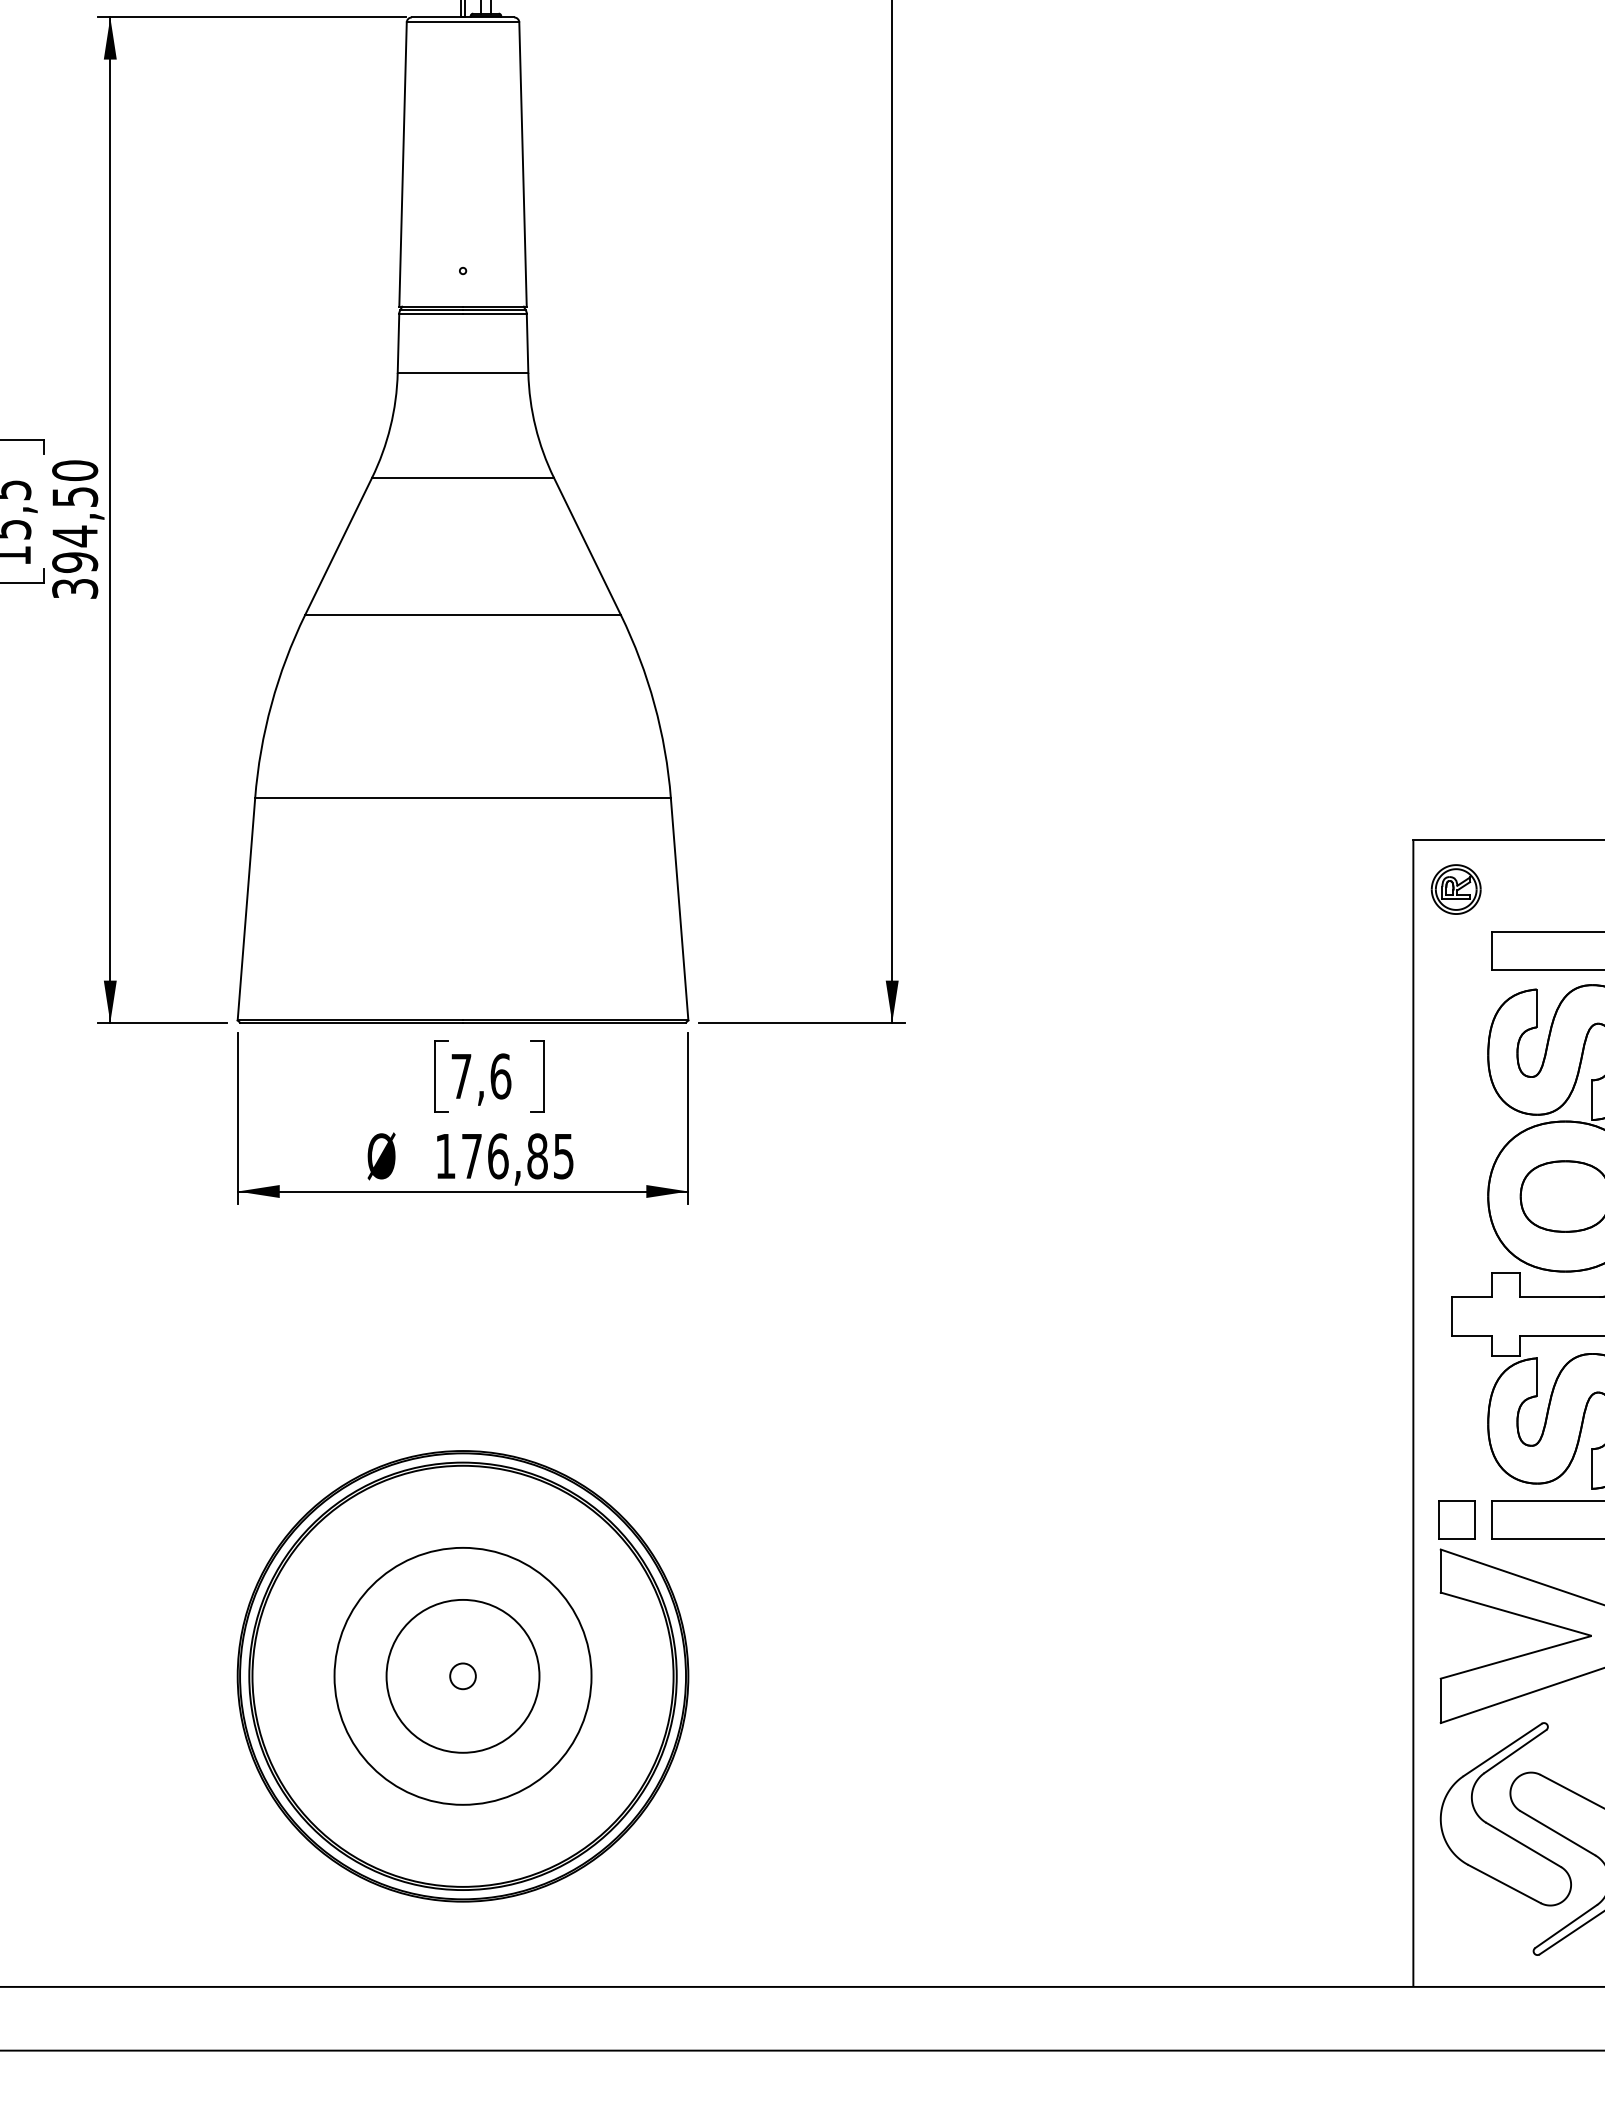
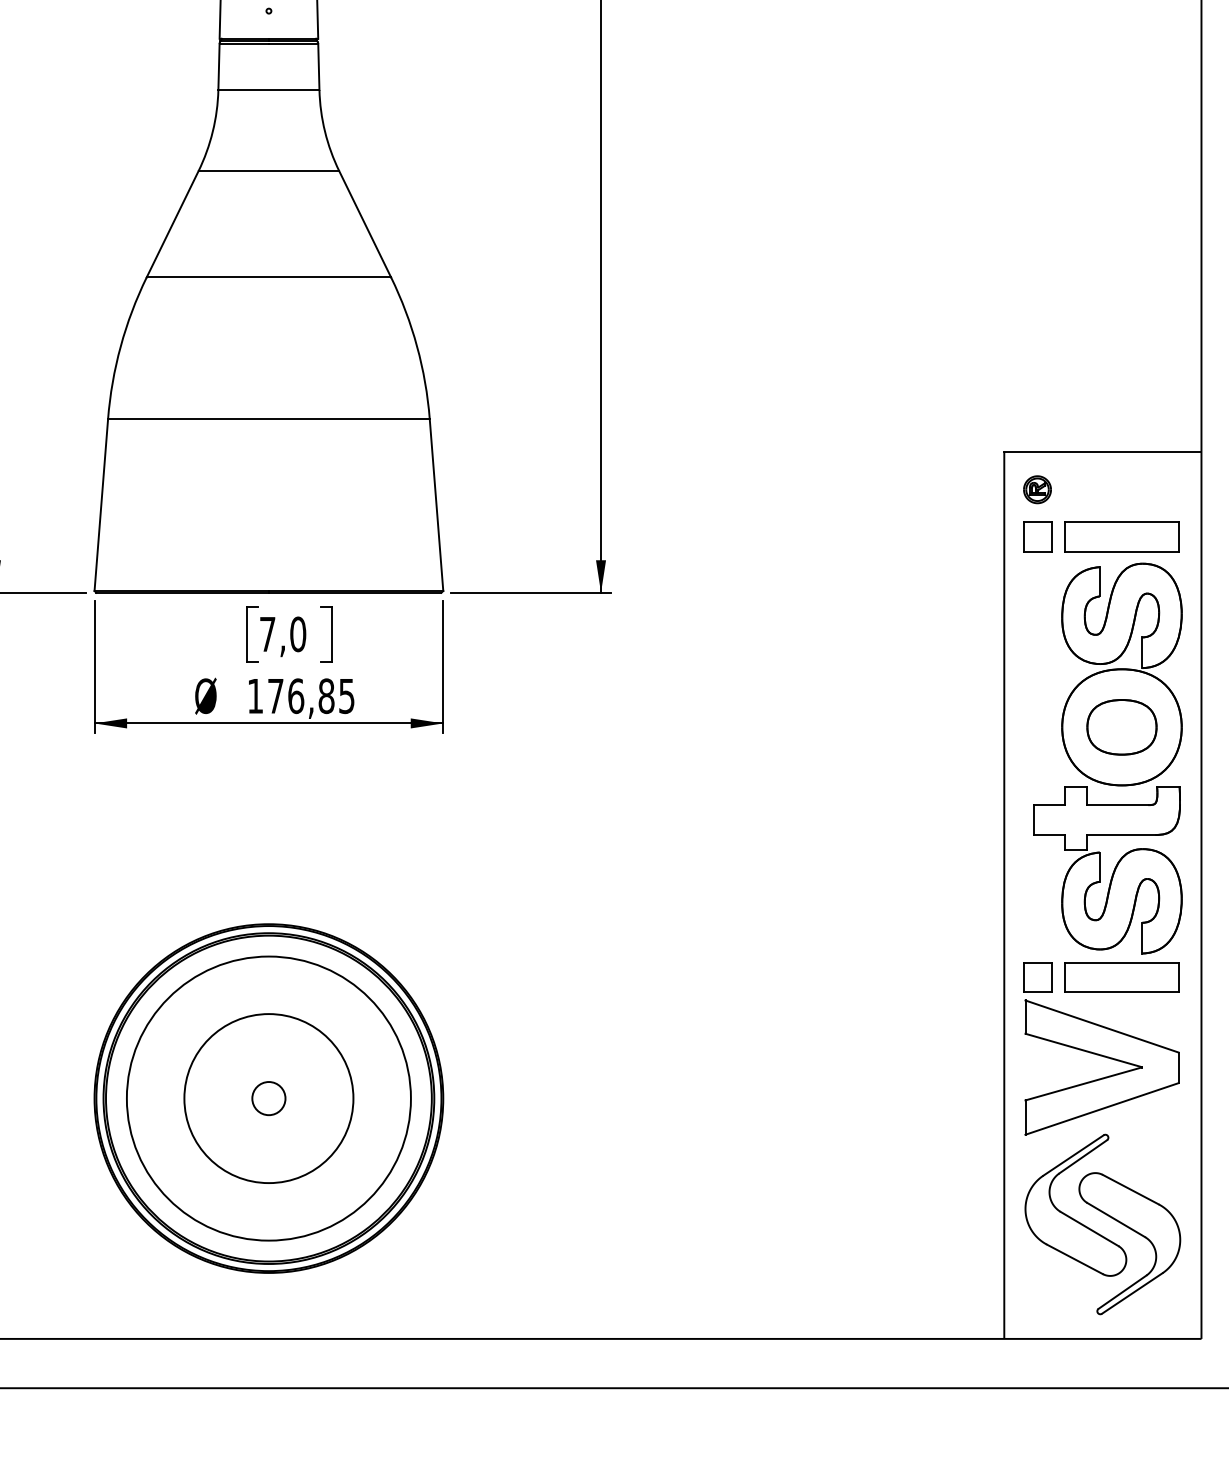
part: (1456, 889) -> (1037, 489), size x0.71
part: (1456, 950) -> (1037, 536), added
text: (500, 1076) -> (297, 634), 7,6 -> 7,0
circle: (462, 1675) -> (268, 1097), size x1.43
circle: (462, 1675) -> (268, 1097), size x1.67
circle: (462, 1676) -> (268, 1098), size x1.43

